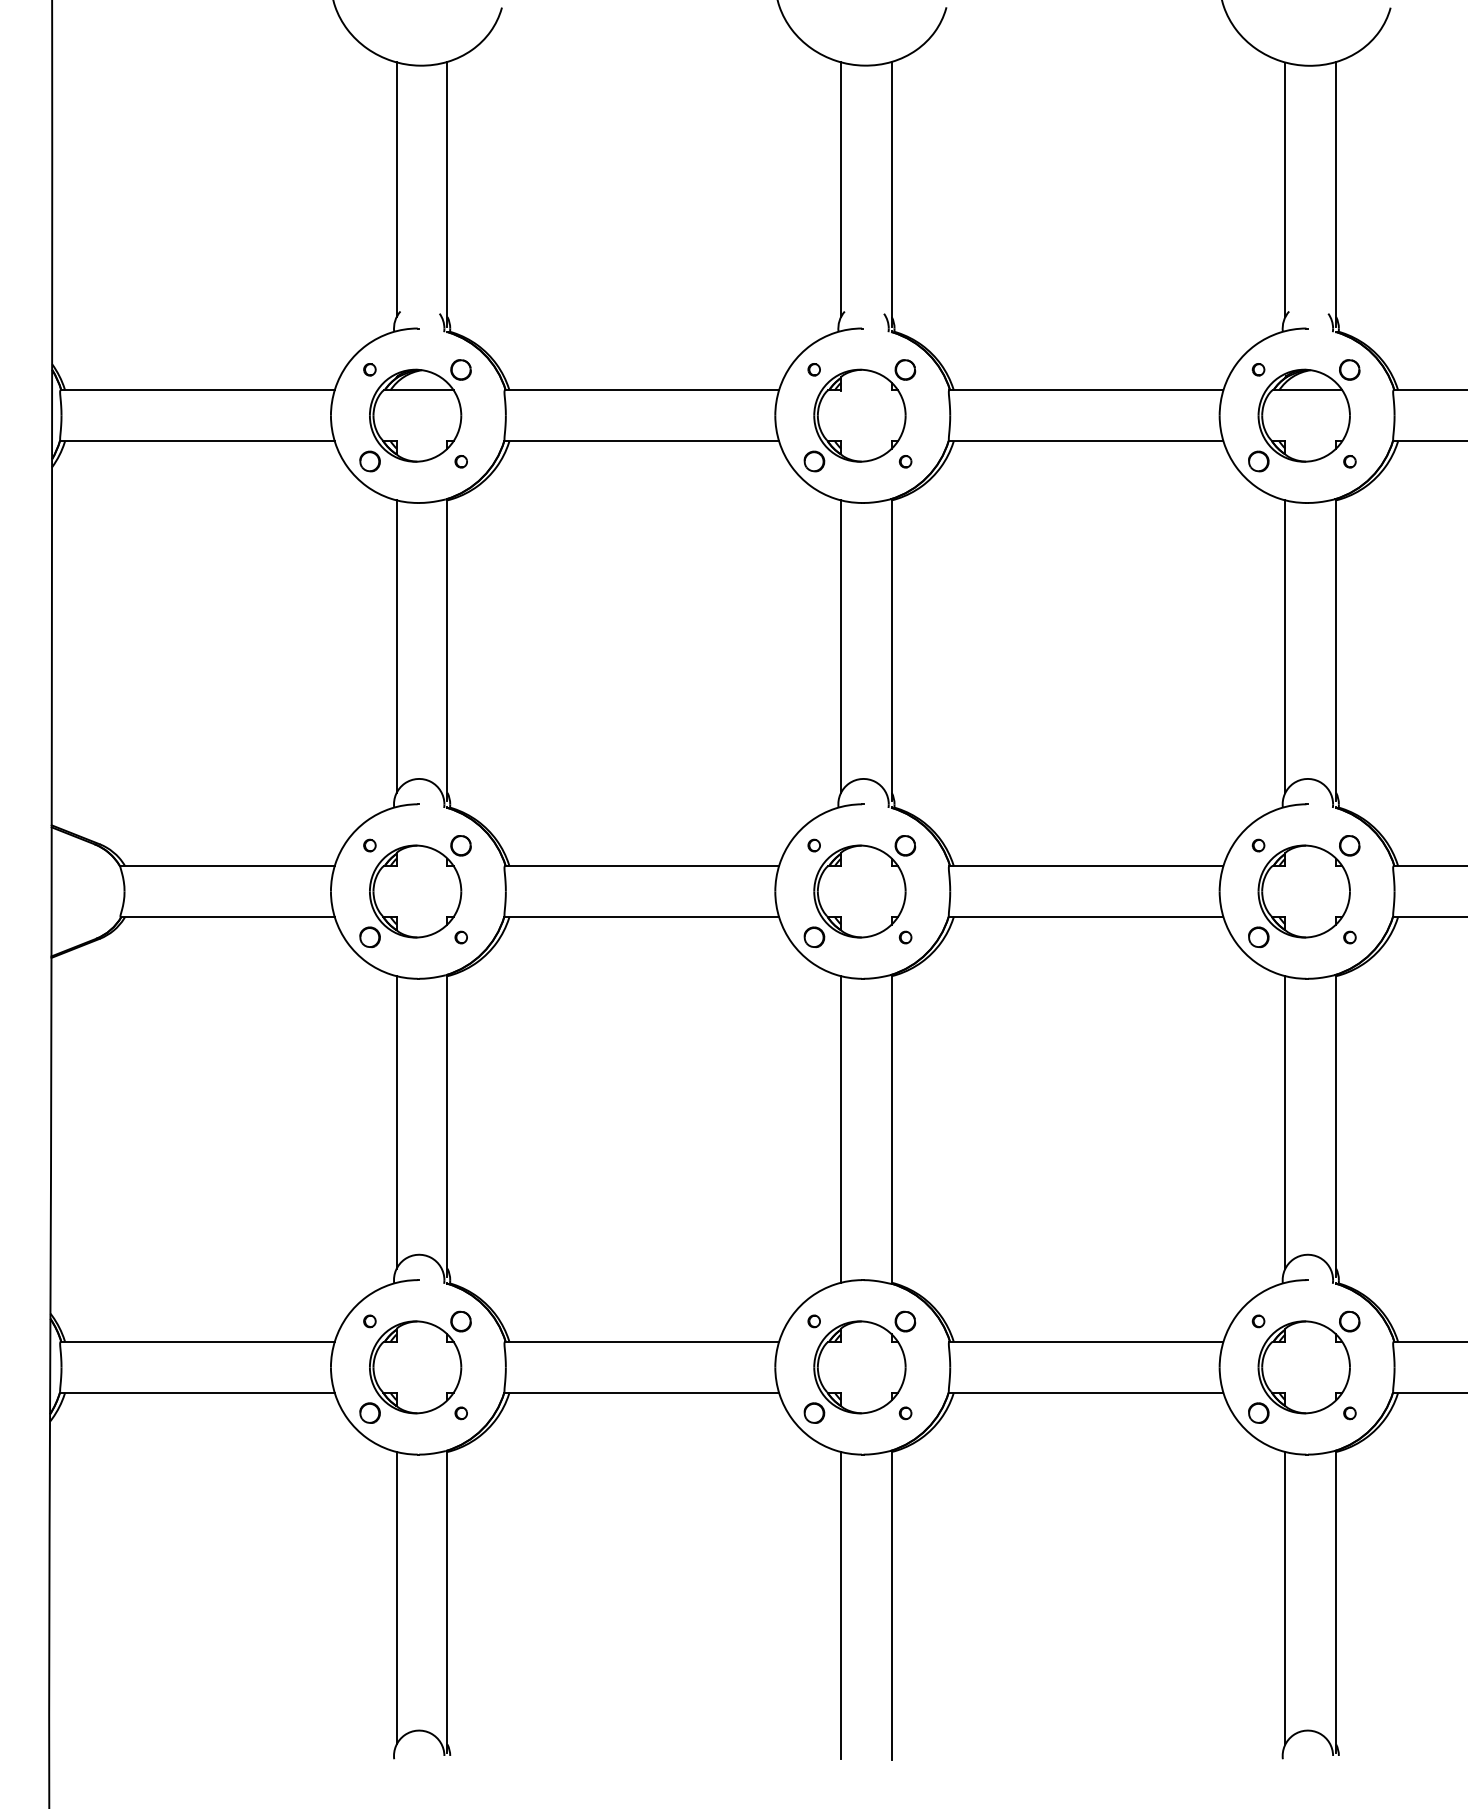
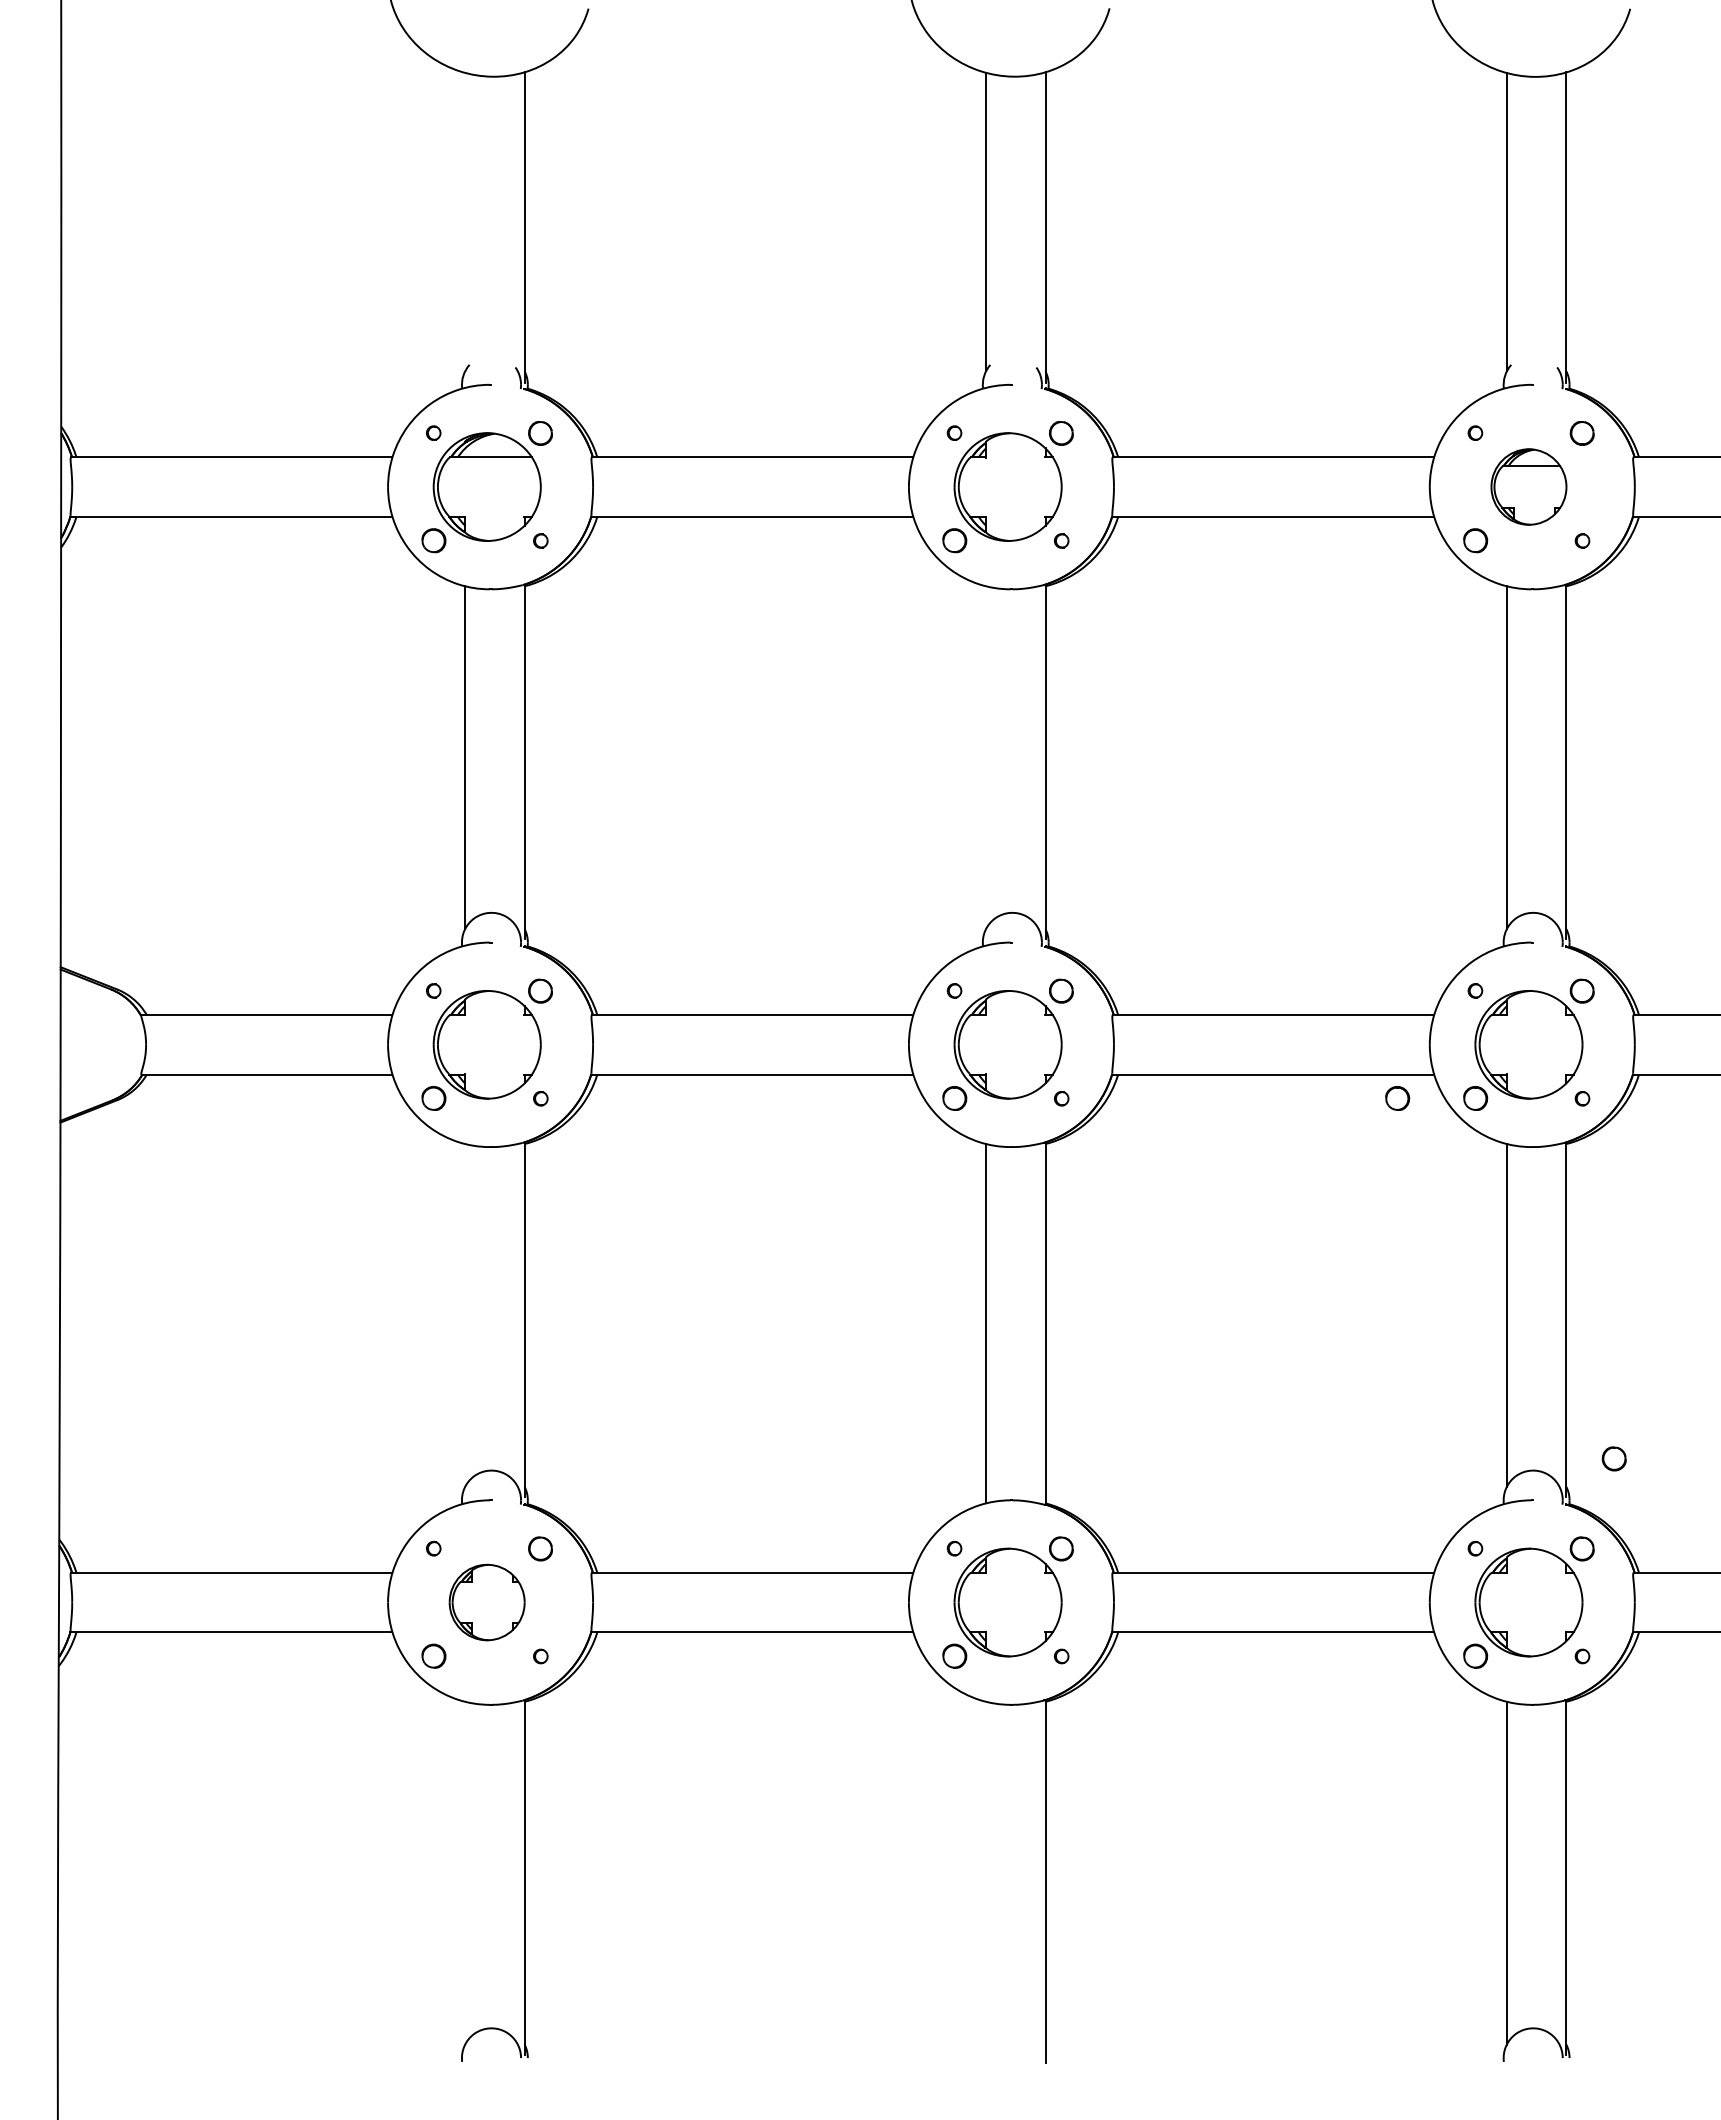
line: (397, 189) -> (465, 221), removed
part: (1303, 415) -> (1528, 486), size x0.7
line: (841, 646) -> (986, 757), removed
part: (1192, 937) -> (1397, 1098), added
line: (397, 1122) -> (465, 1315), removed
part: (1376, 1244) -> (1613, 1458), added
part: (414, 1367) -> (486, 1602), size x0.7
line: (397, 1597) -> (465, 1872), removed
line: (841, 1605) -> (986, 1881), removed

